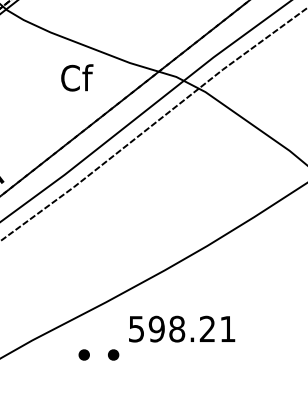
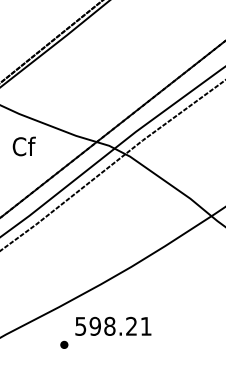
text: (76, 77) -> (23, 146), moved
part: (84, 354) -> (43, 344), removed

